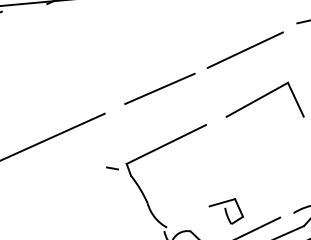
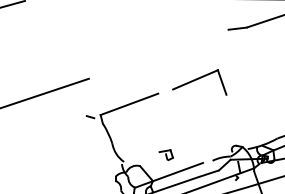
line: (245, 49) -> (190, 44), removed
line: (159, 89) -> (128, 65), removed
part: (226, 210) -> (166, 154), size x0.6

